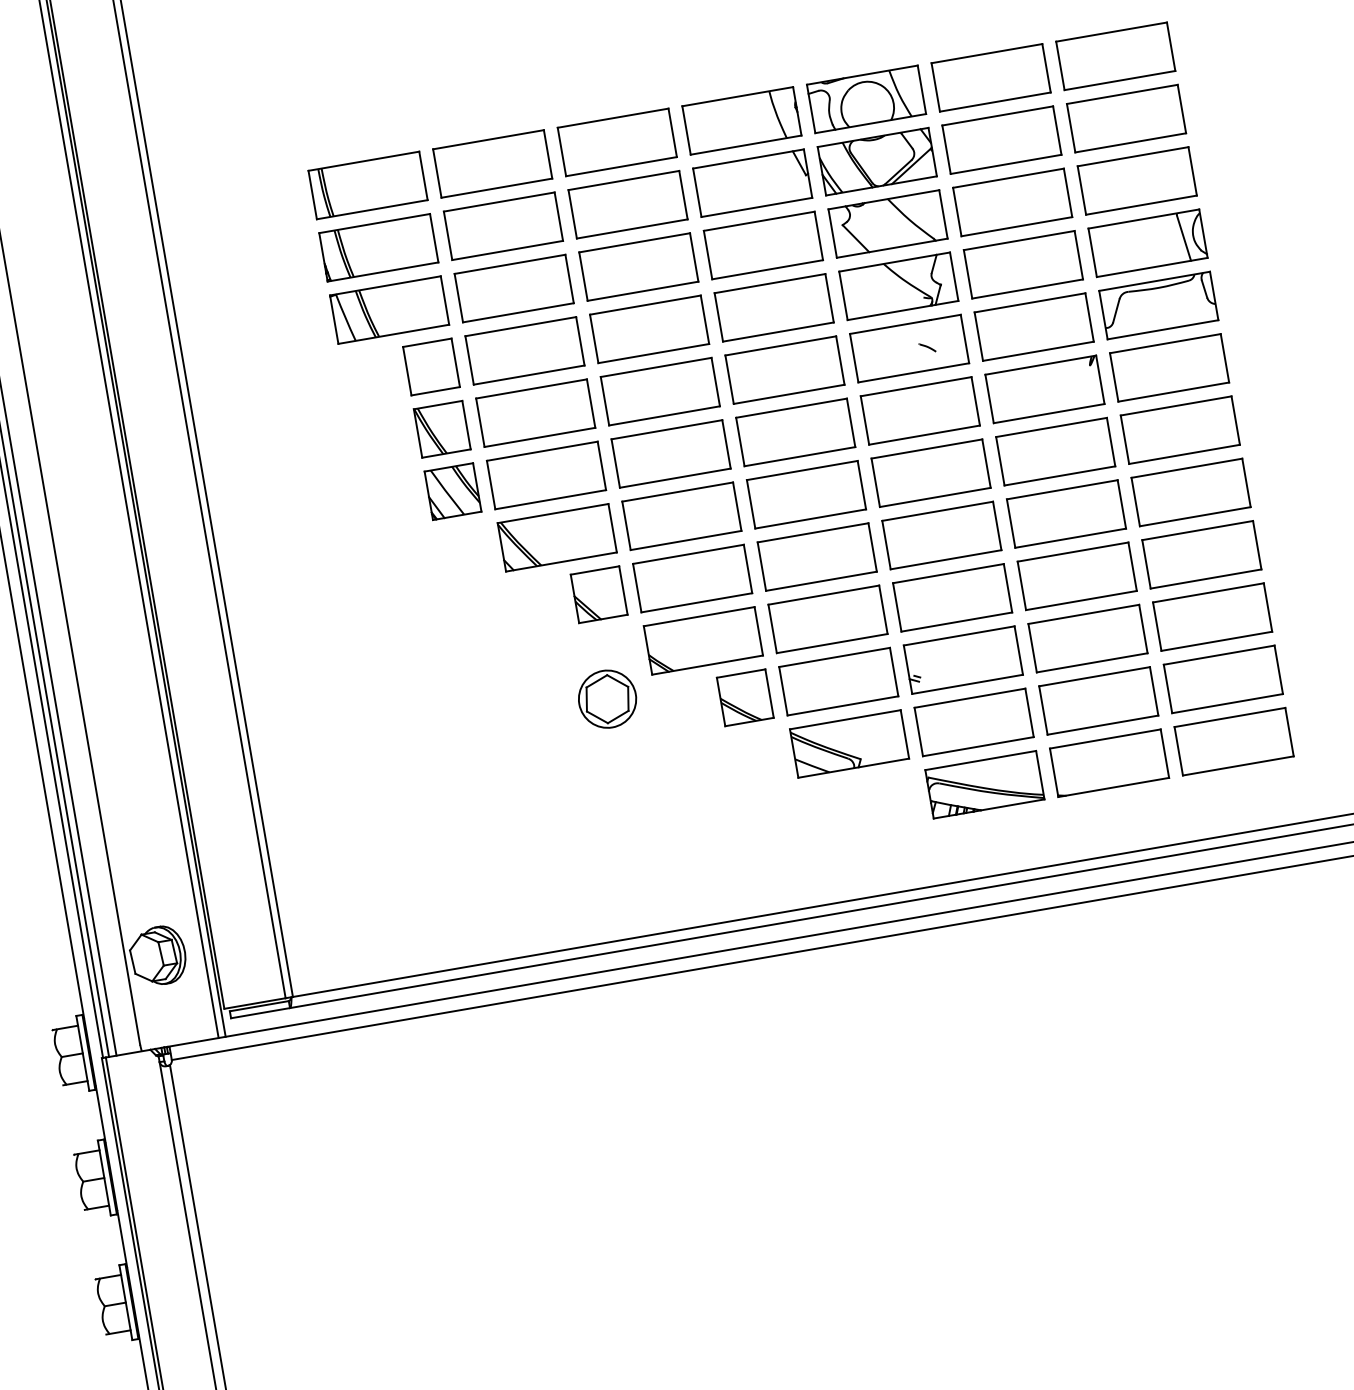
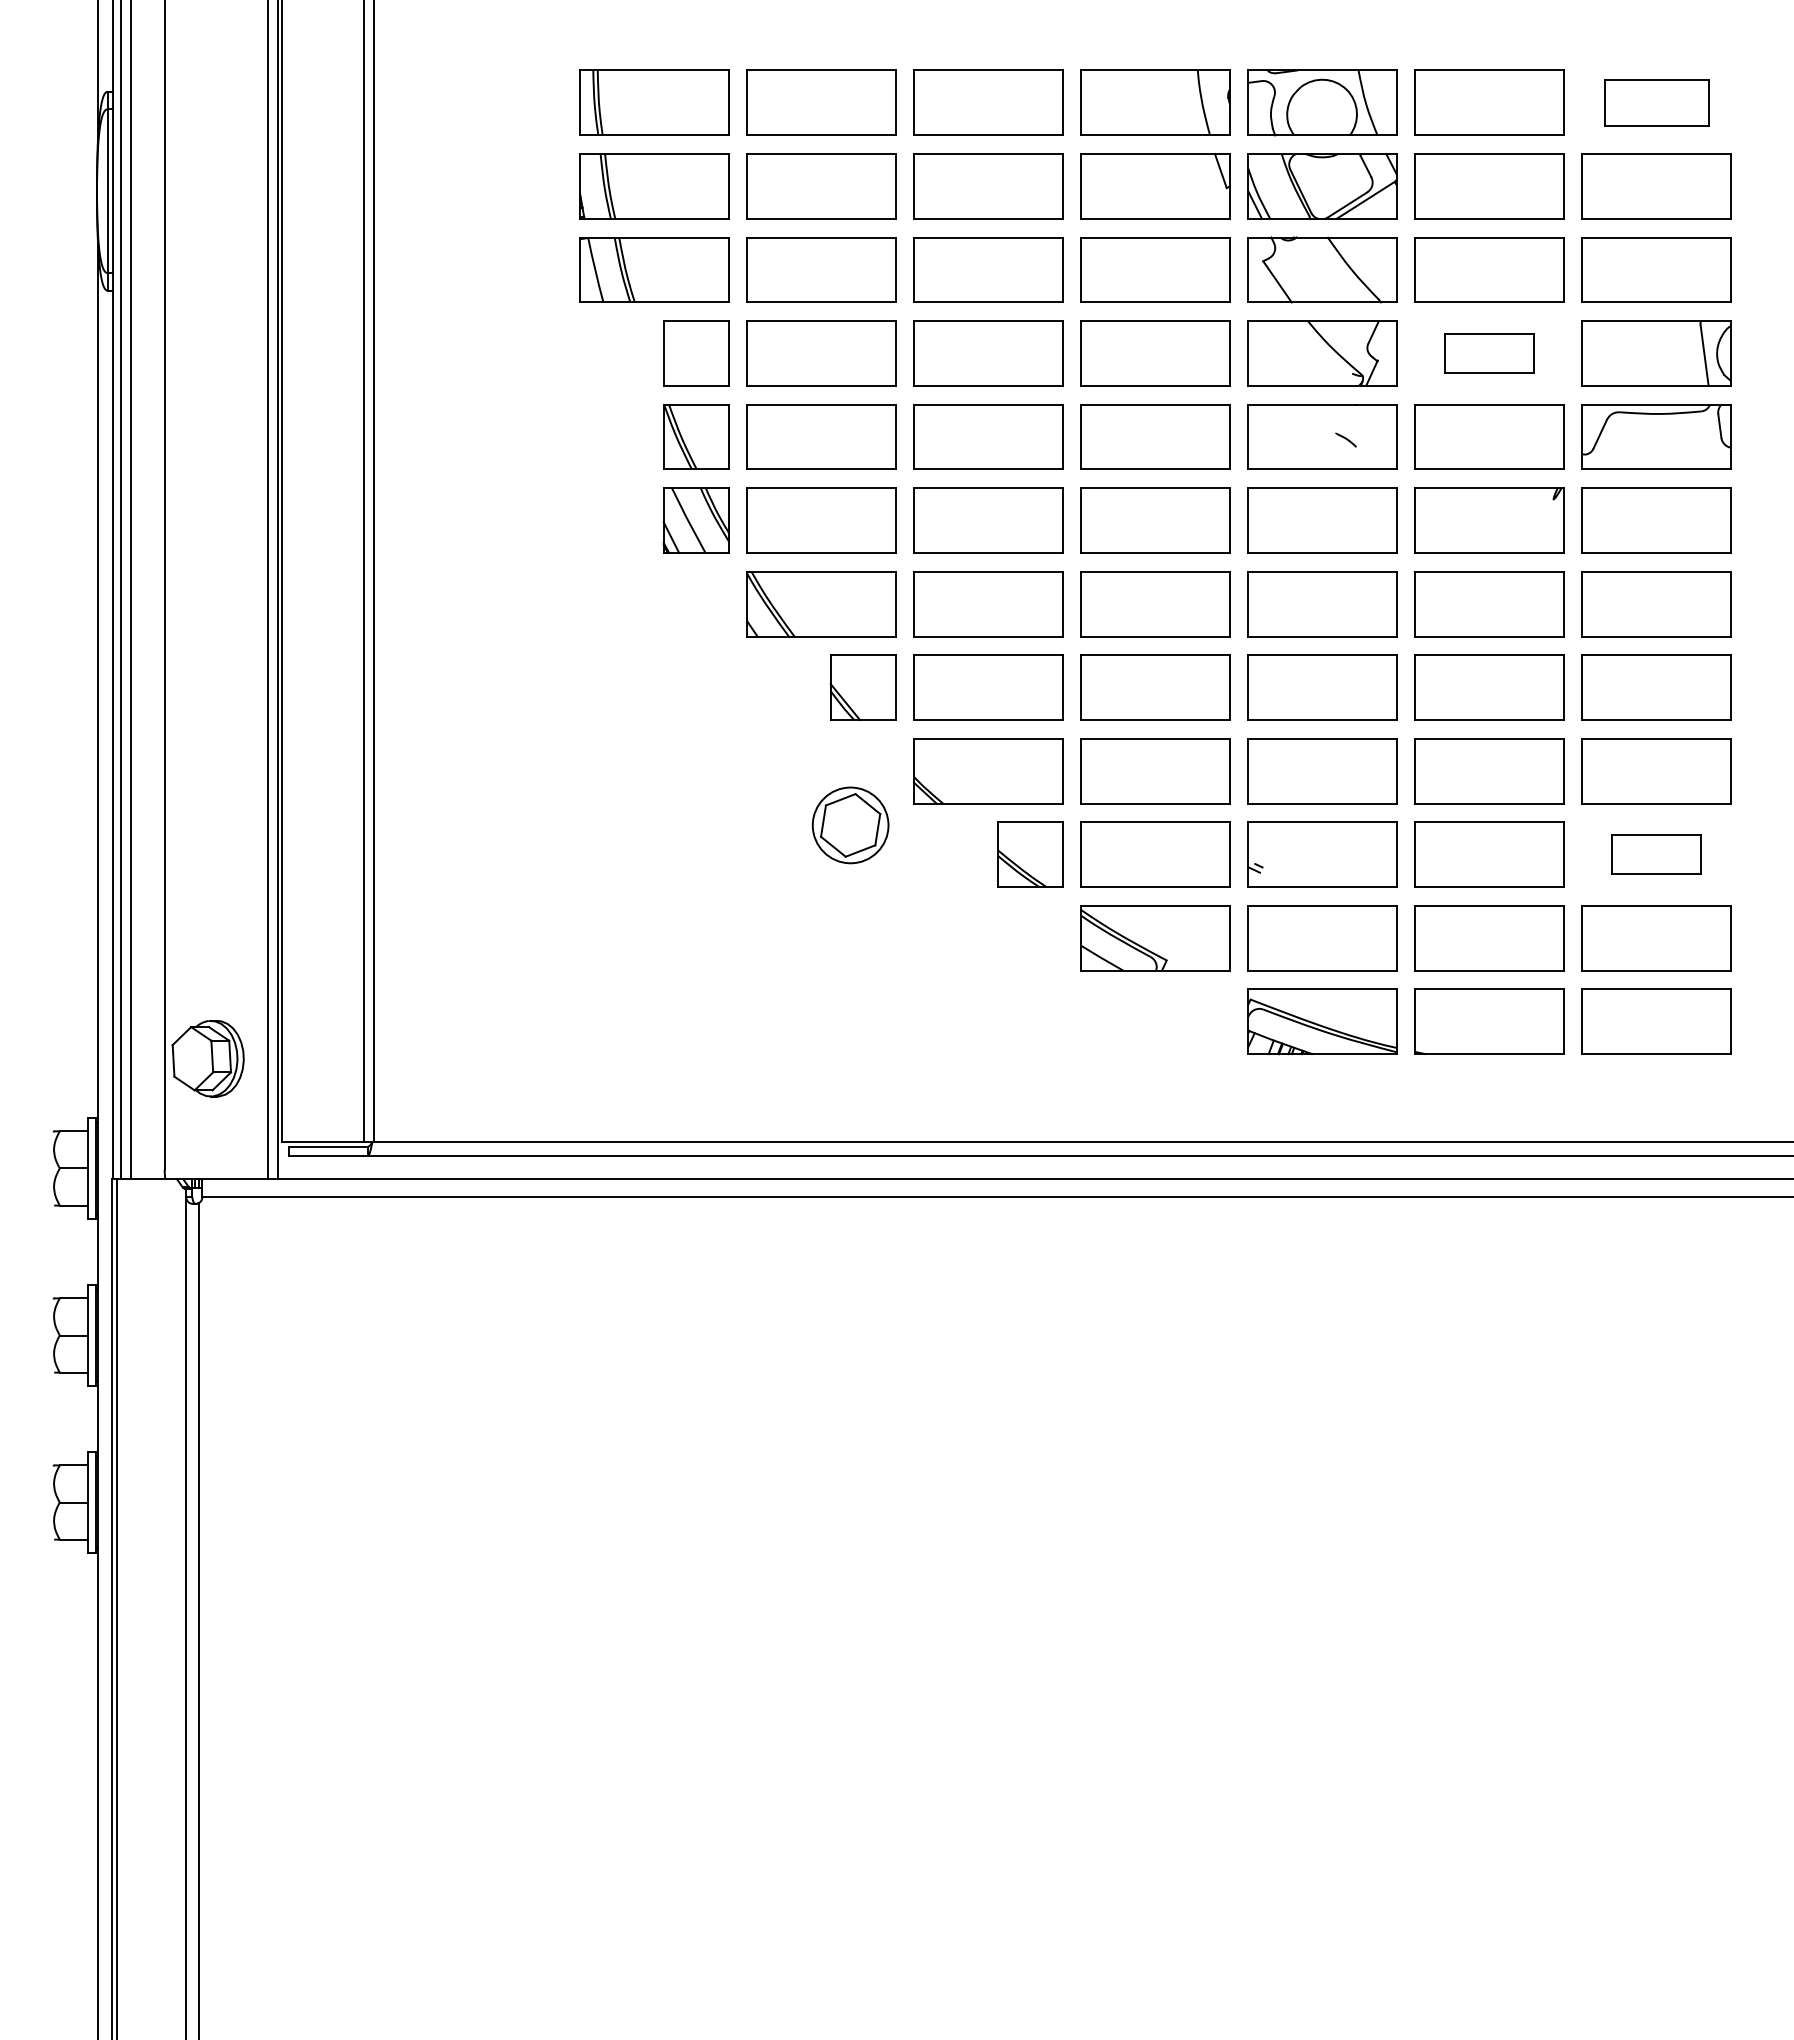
part: (1115, 56) -> (1656, 102), size x0.7
part: (1023, 264) -> (1489, 353), size x0.6
part: (1212, 617) -> (1656, 854), size x0.6

